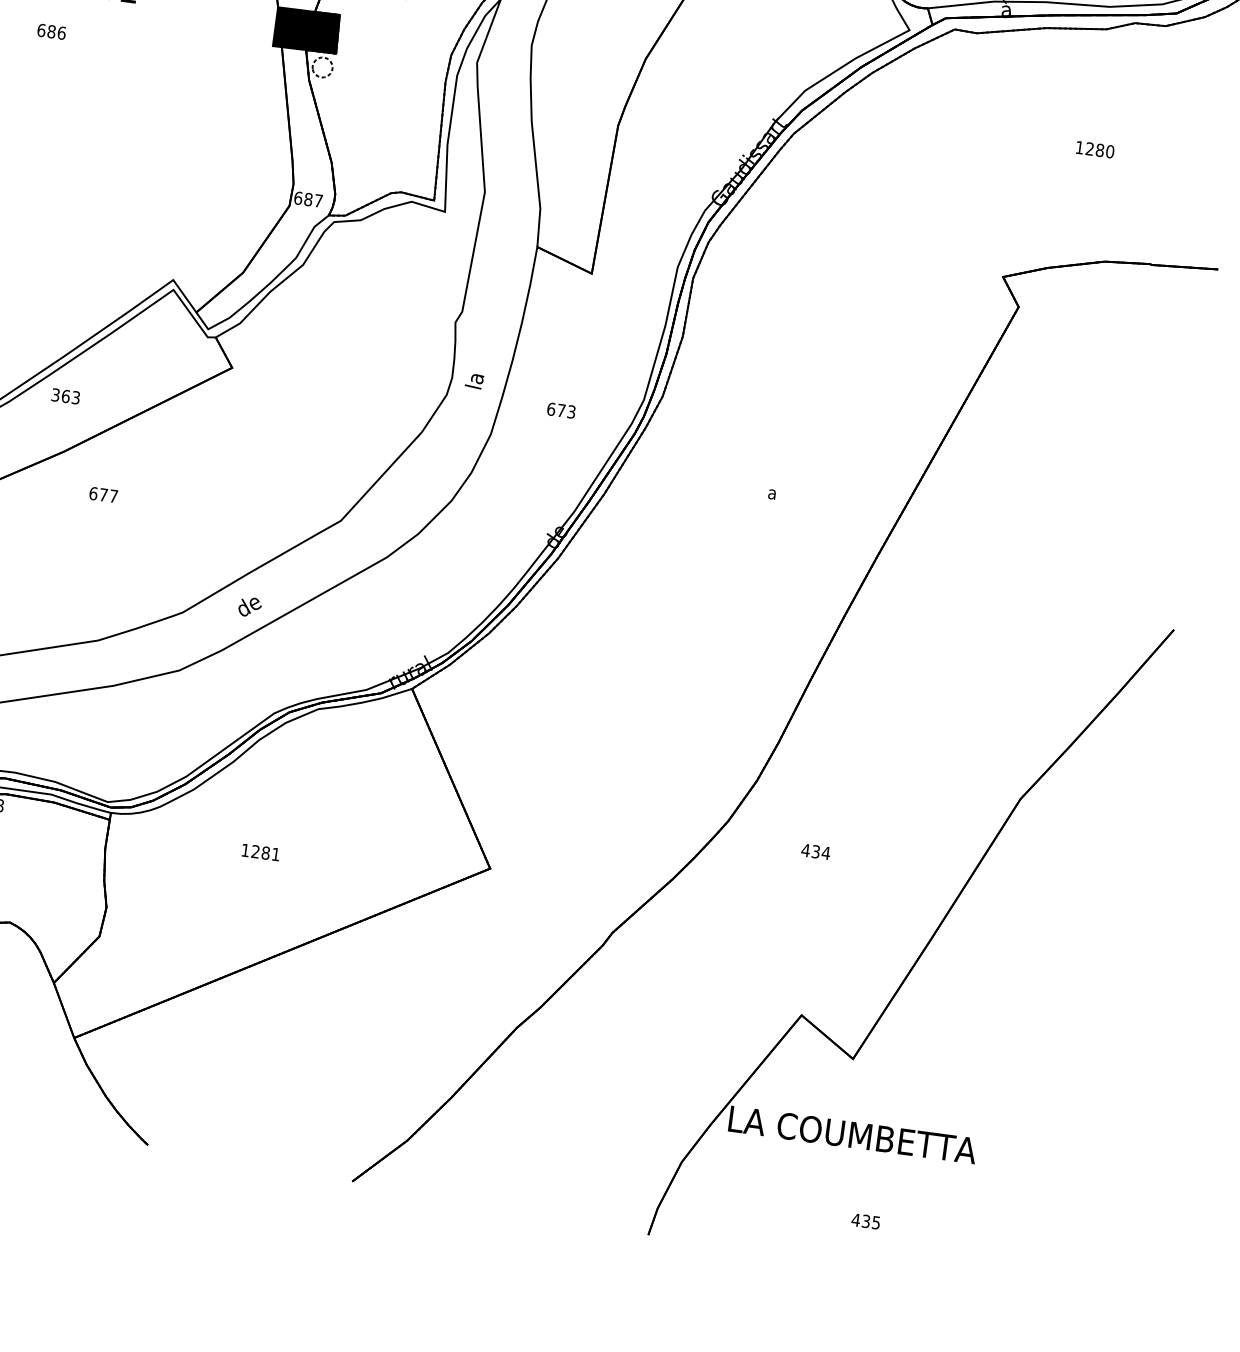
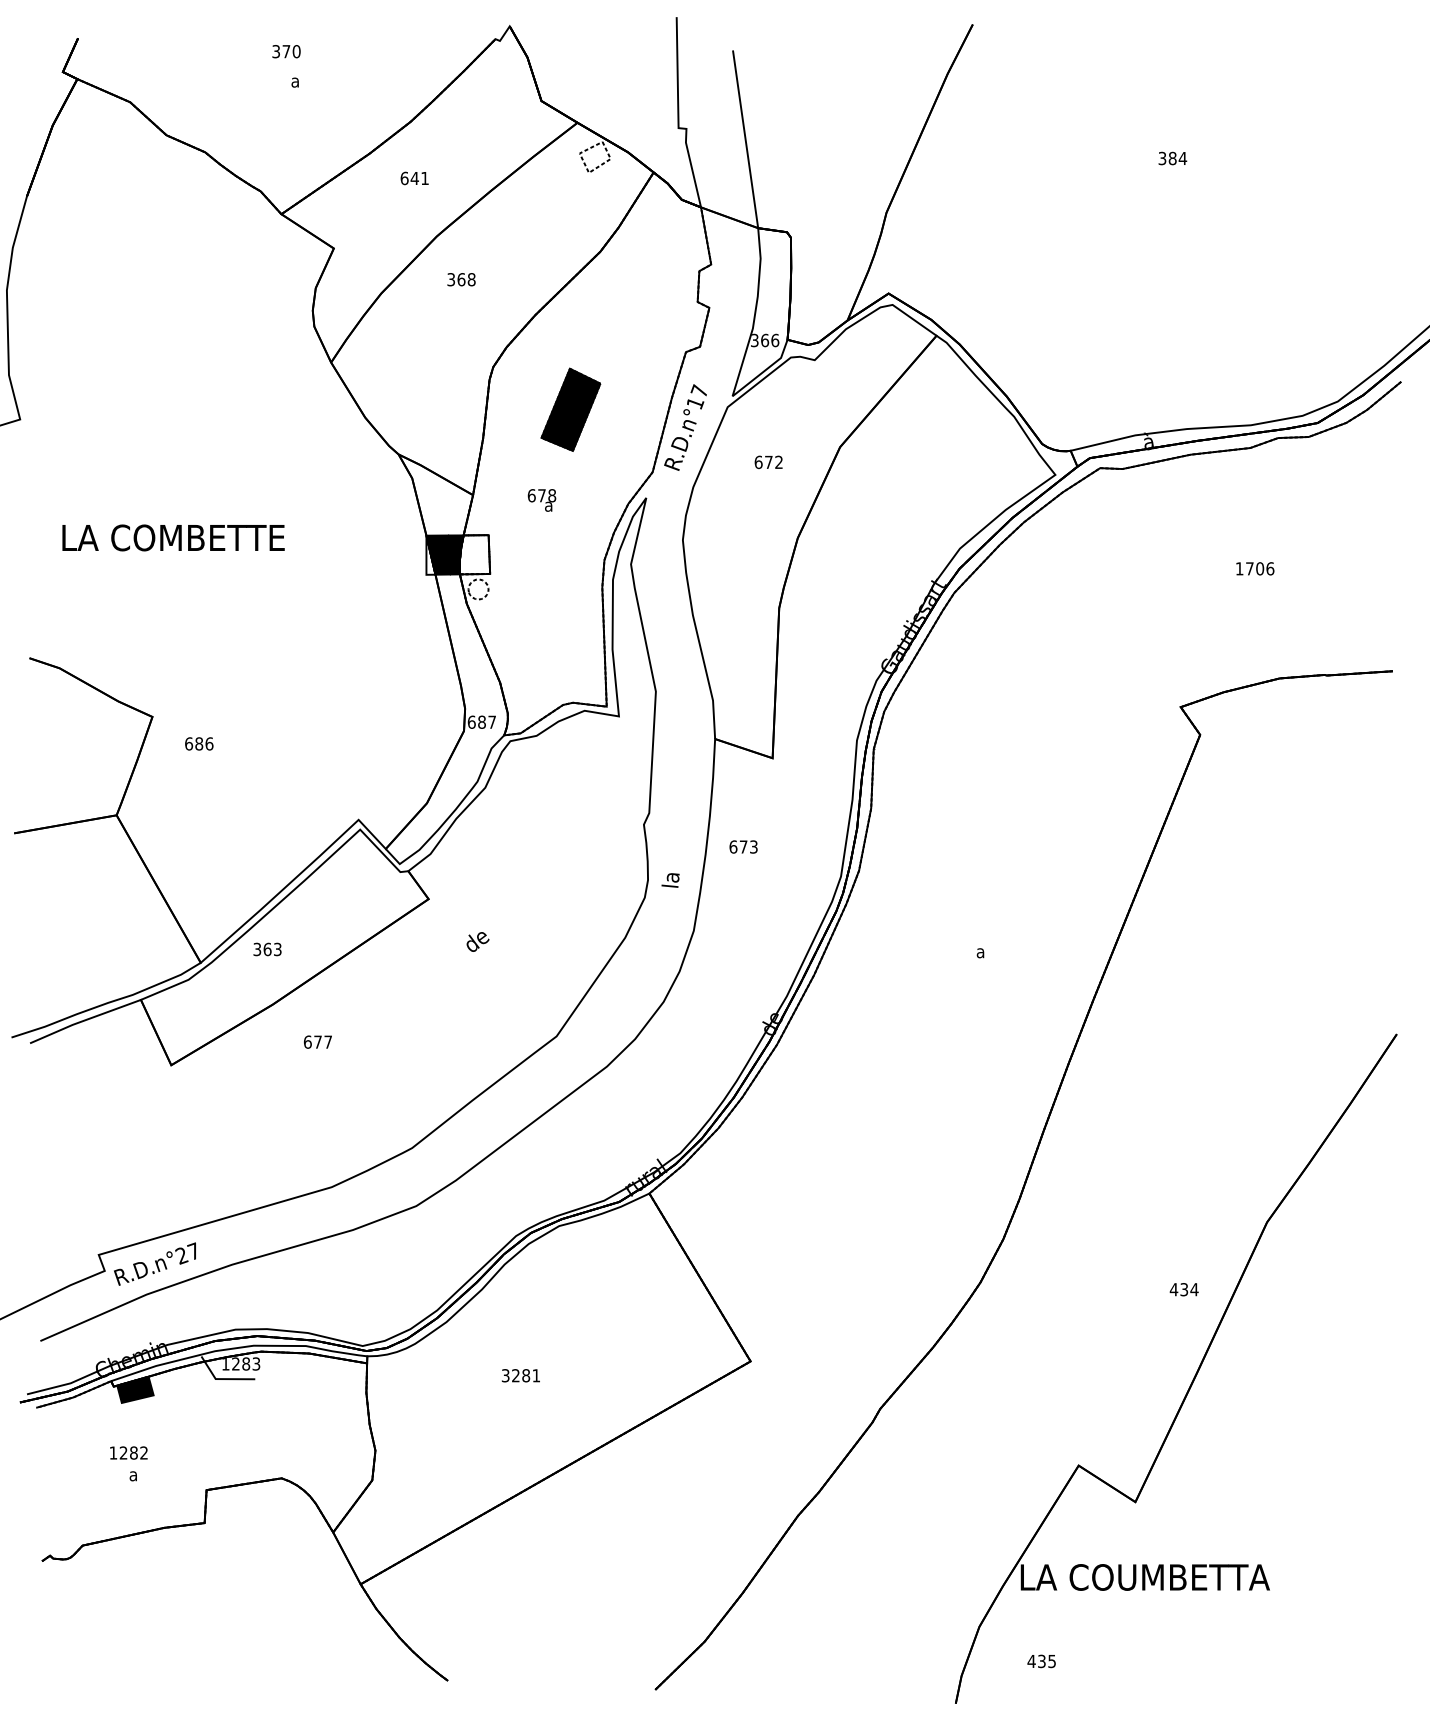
fill: (279, 26) -> (430, 554), removed
text: (51, 31) -> (199, 743), moved
fill: (323, 32) -> (474, 554), removed
text: (1100, 150) -> (1260, 568), 1280 -> 1706
text: (561, 410) -> (743, 846), moved
text: (249, 606) -> (477, 941), moved
text: (245, 850) -> (505, 1375), 1281 -> 3281
text: (815, 851) -> (1183, 1289), moved
text: (865, 1221) -> (1041, 1661), moved

